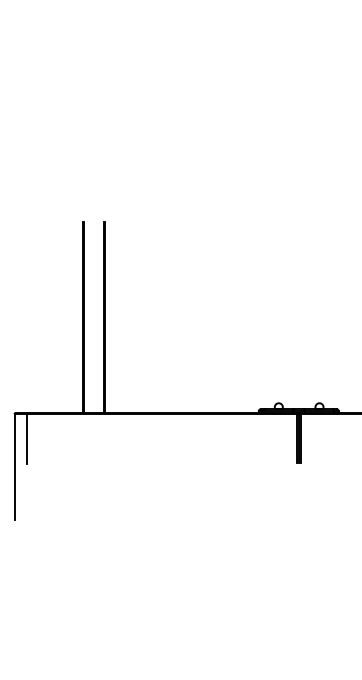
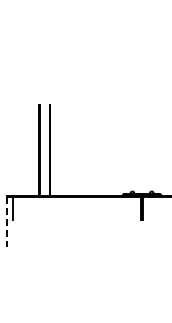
line: (13, 468) -> (6, 222), solid -> dashed

